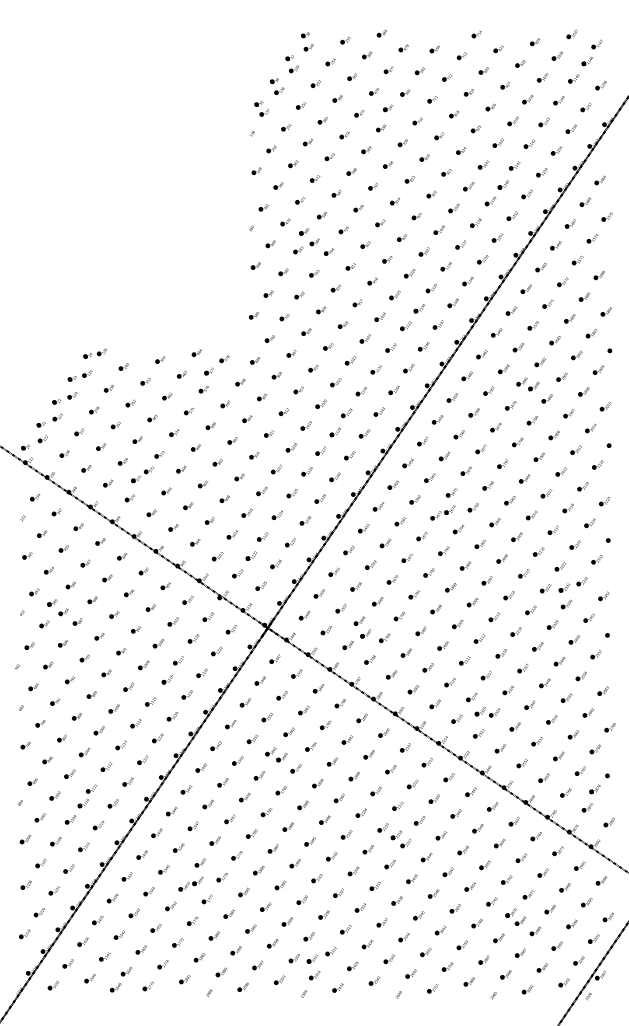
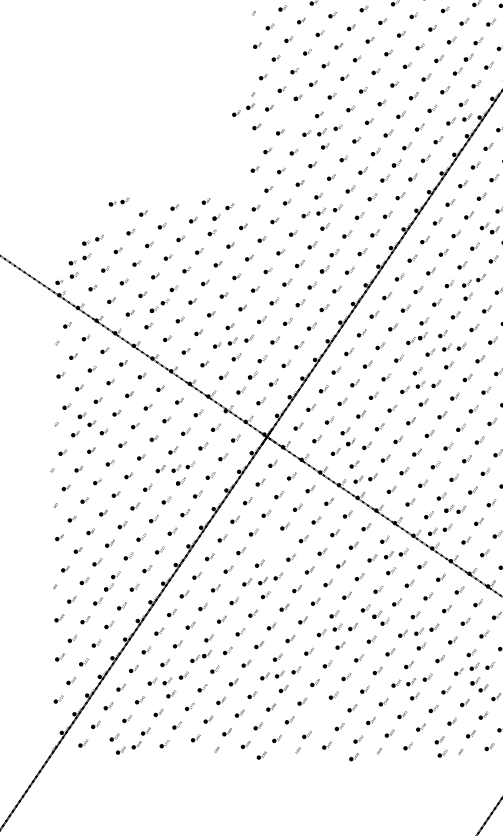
part: (306, 246) -> (243, 110), moved
part: (501, 254) -> (467, 116), added
part: (331, 271) -> (321, 131), added
part: (330, 364) -> (320, 211), added
part: (79, 375) -> (105, 220), removed
part: (500, 448) -> (466, 283), added
part: (227, 516) -> (232, 341), added
part: (477, 523) -> (446, 347), added
part: (446, 566) -> (420, 384), added
part: (161, 664) -> (175, 468), added
part: (374, 677) -> (358, 479), added
part: (461, 738) -> (433, 531), added
part: (276, 754) -> (274, 545), removed
part: (409, 765) -> (388, 554), added
part: (262, 795) -> (262, 580), added
part: (349, 849) -> (337, 626), added
part: (444, 854) -> (418, 631), added
part: (509, 895) -> (474, 666), added
part: (282, 904) -> (279, 673), added
part: (151, 912) -> (167, 680), added
part: (435, 913) -> (410, 681), added
part: (321, 955) -> (313, 717), removed
part: (96, 993) -> (120, 750), added
part: (472, 997) -> (442, 753), added
part: (261, 999) -> (261, 755), added
part: (369, 1001) -> (354, 757), added

